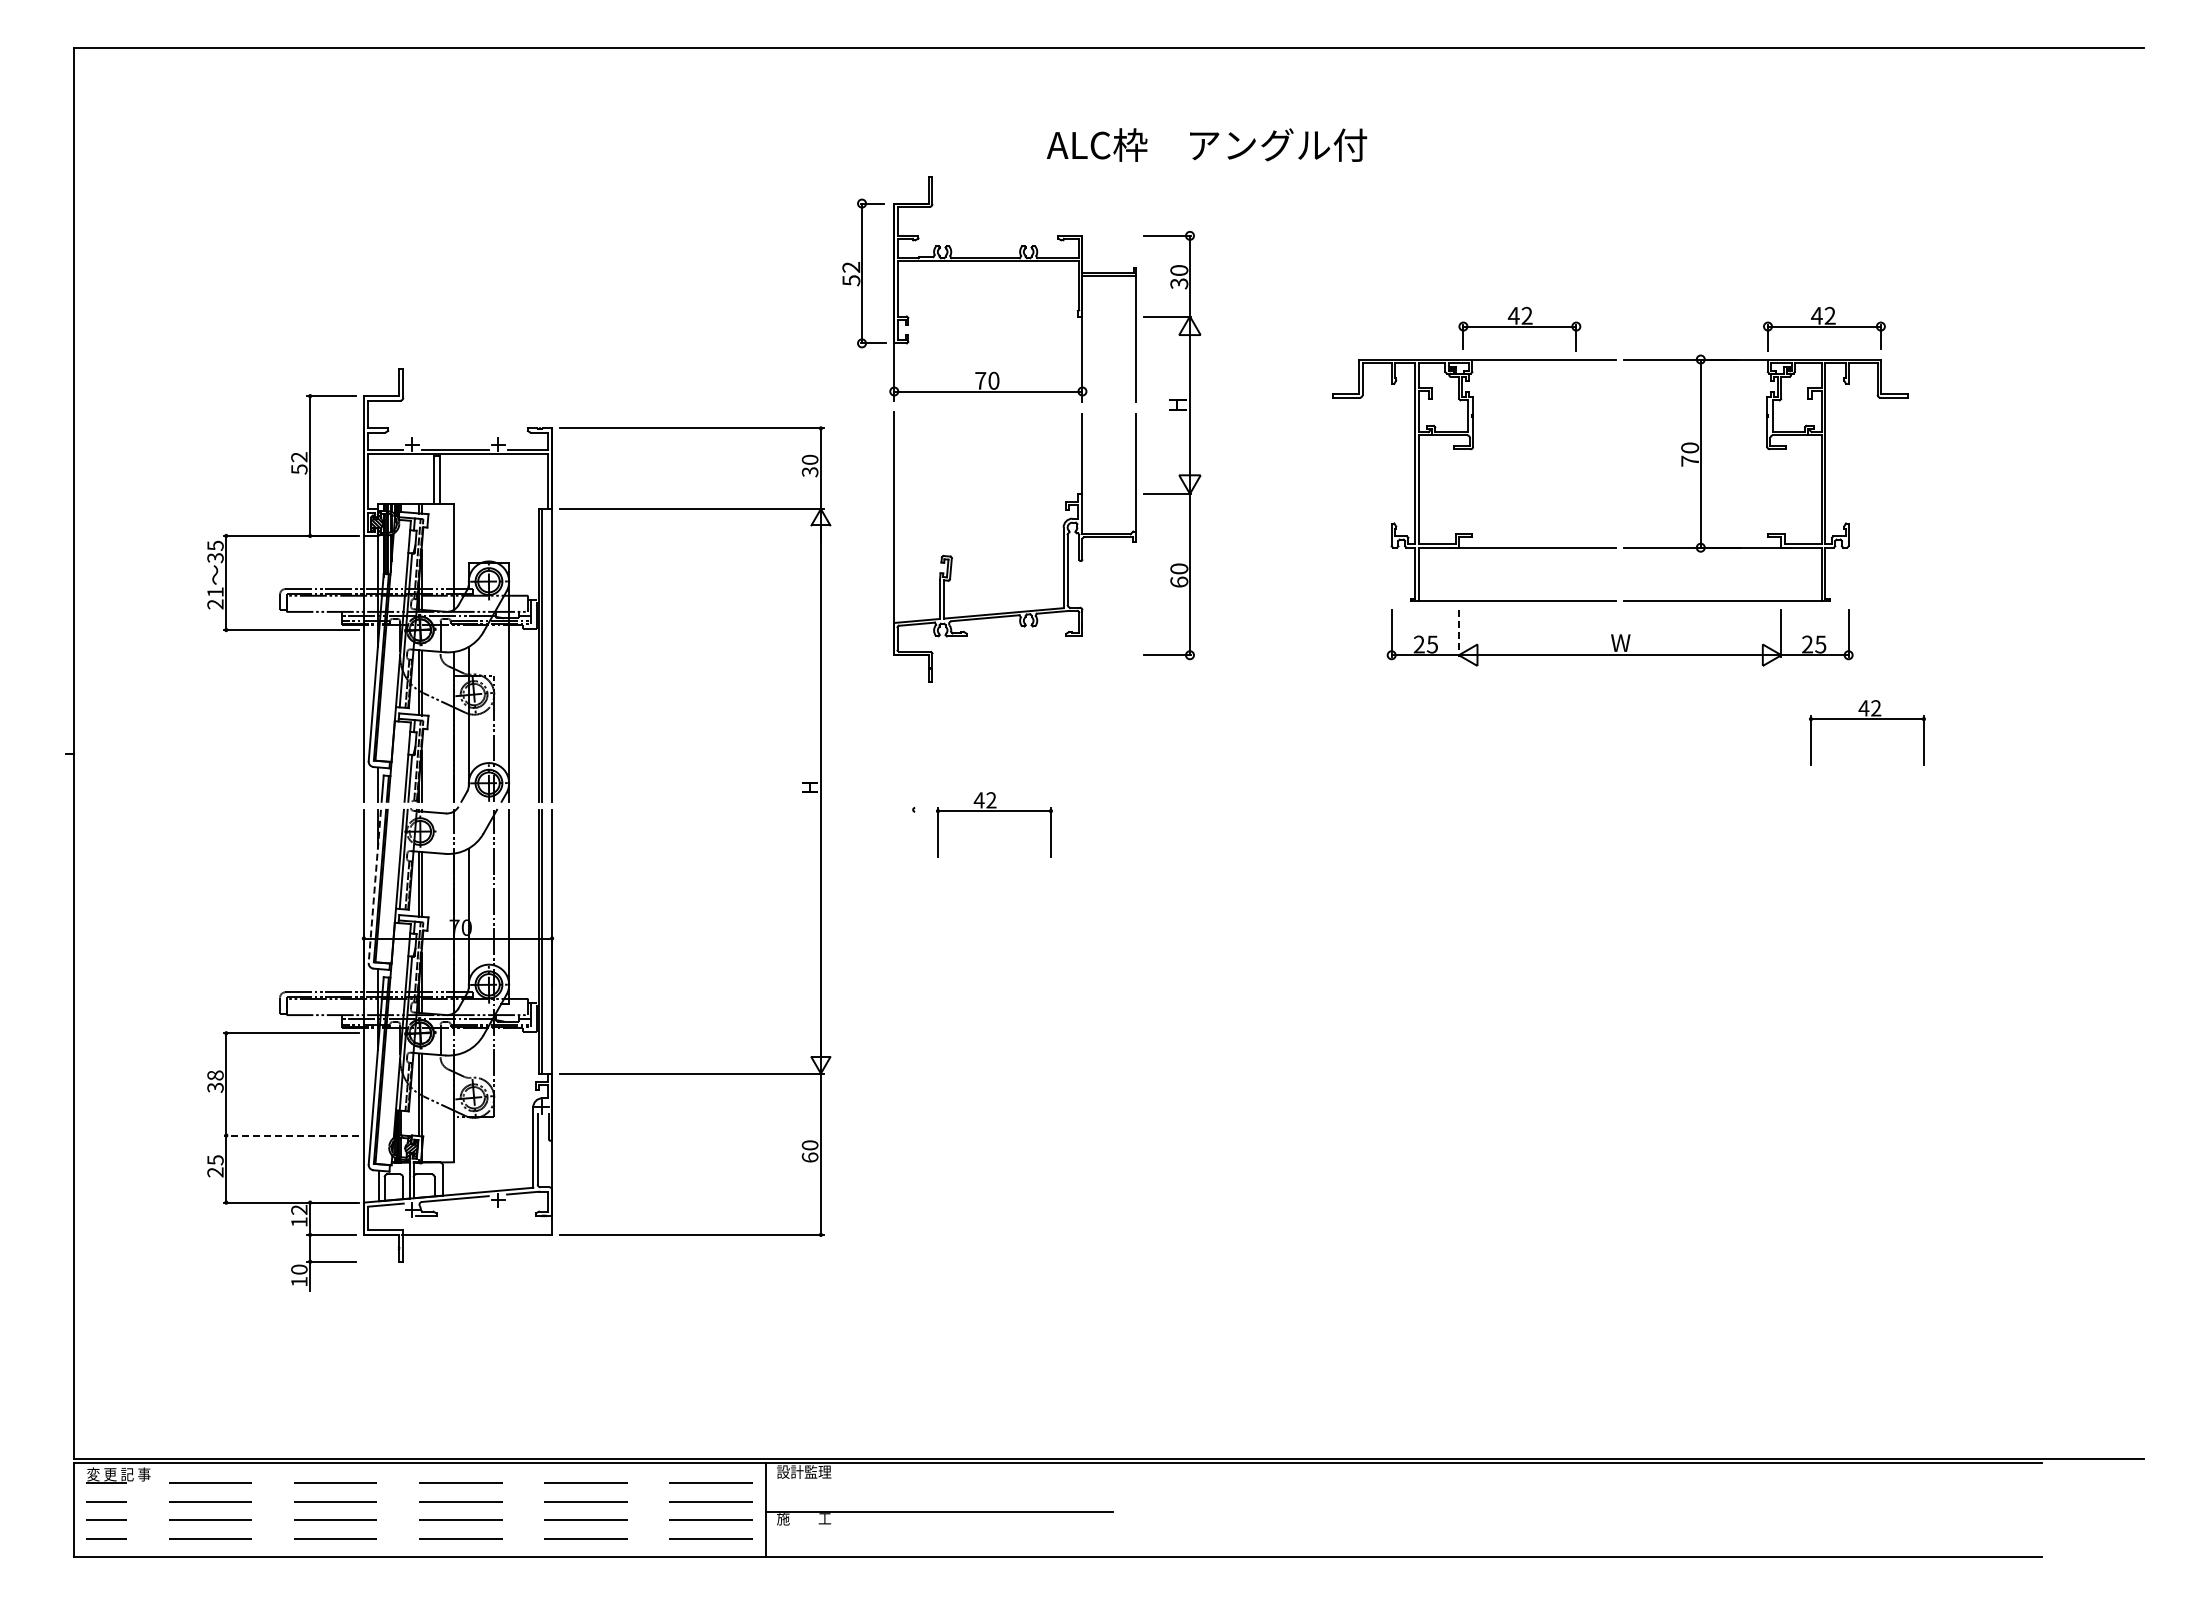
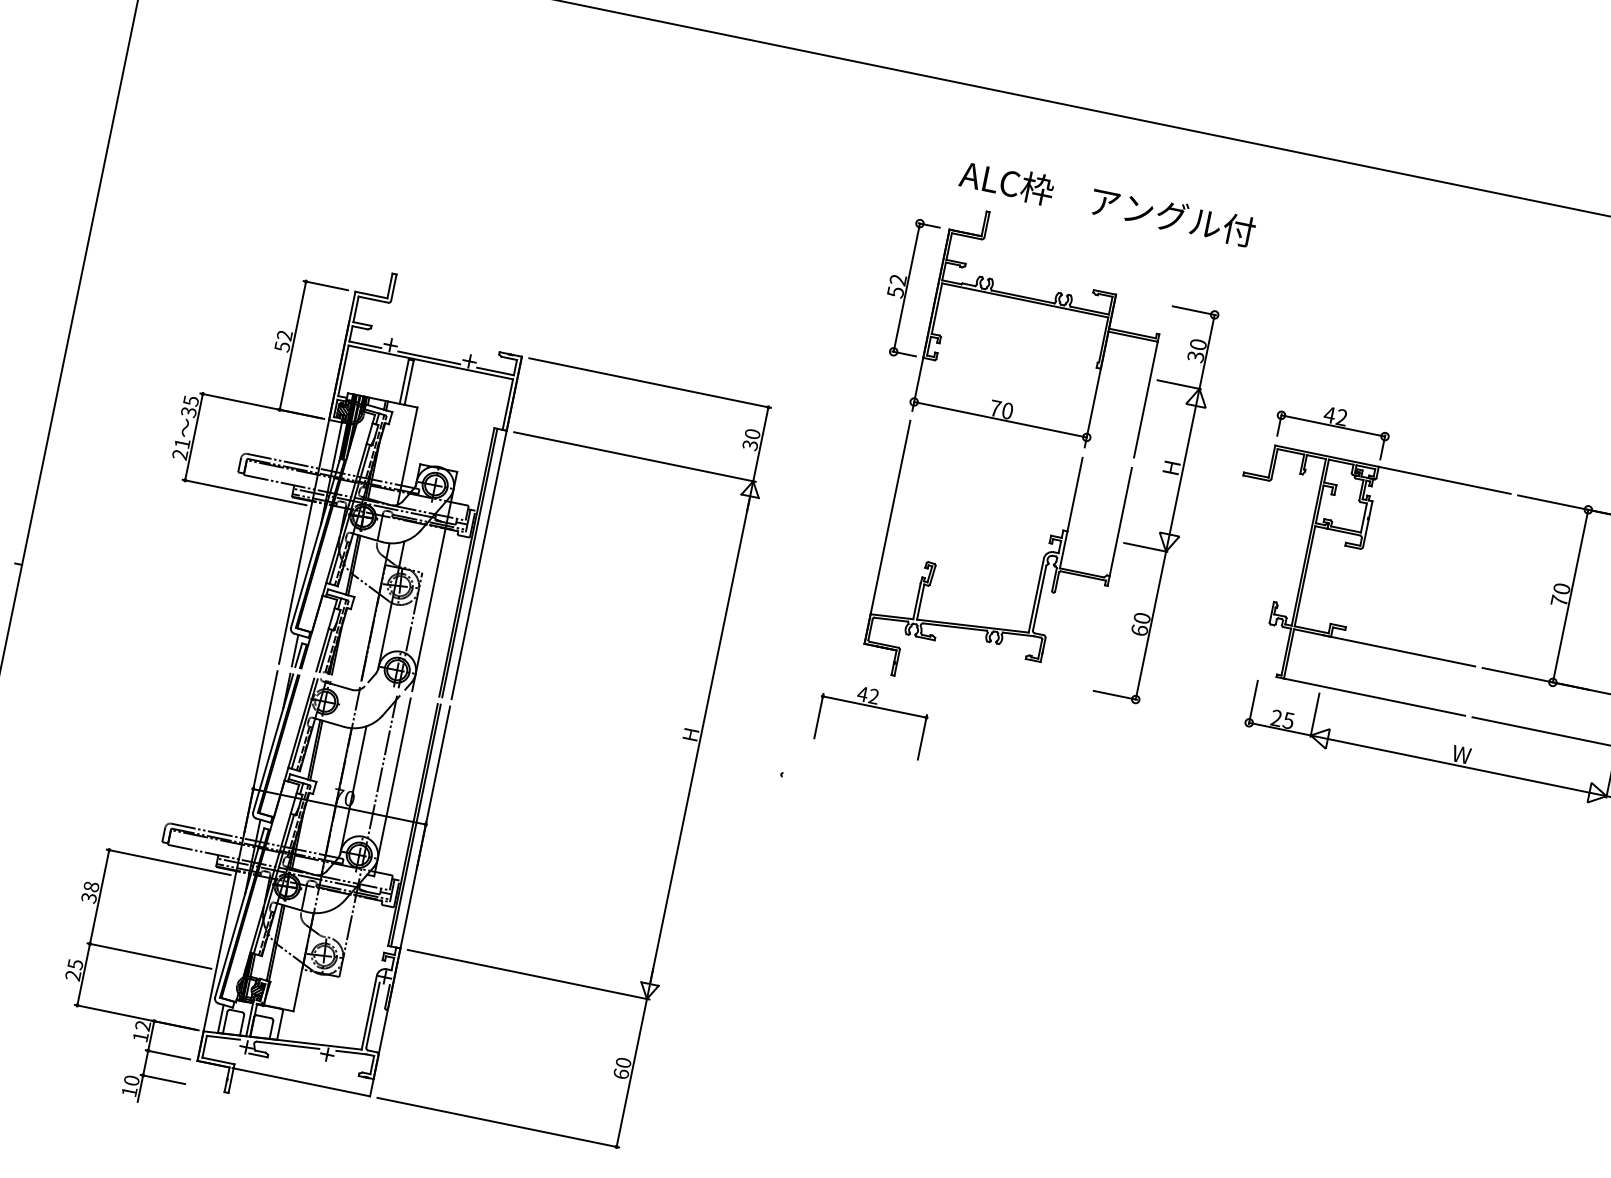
text: (1206, 144) -> (1107, 202), moved
part: (1519, 329) -> (1332, 428), moved
part: (1021, 392) -> (1030, 426), moved
line: (1458, 633) -> (1314, 715), dashed -> solid
part: (994, 811) -> (874, 707), moved
line: (374, 886) -> (272, 743), dashed -> solid
line: (290, 1135) -> (148, 955), dashed -> solid

